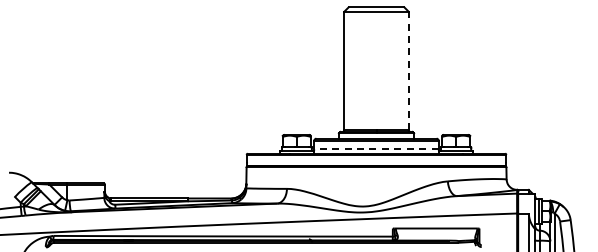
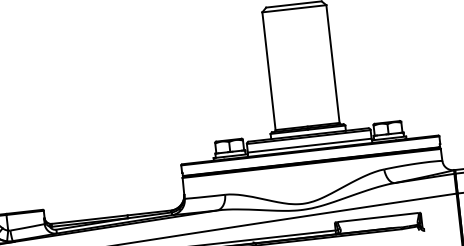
line: (408, 70) -> (332, 63), dashed -> solid
line: (376, 149) -> (309, 145), dashed -> solid

